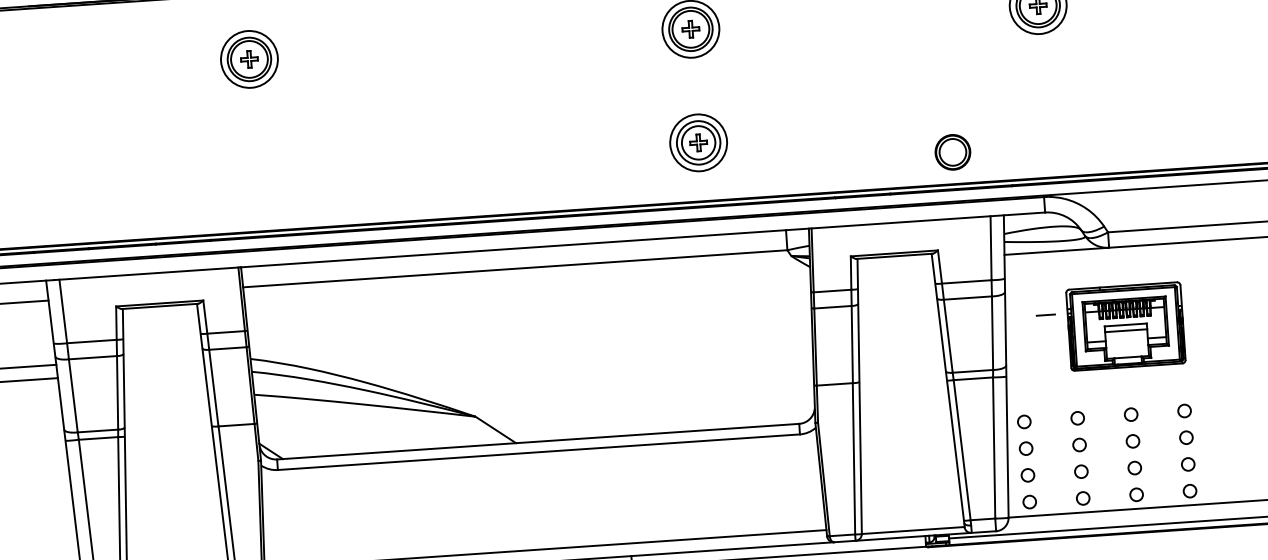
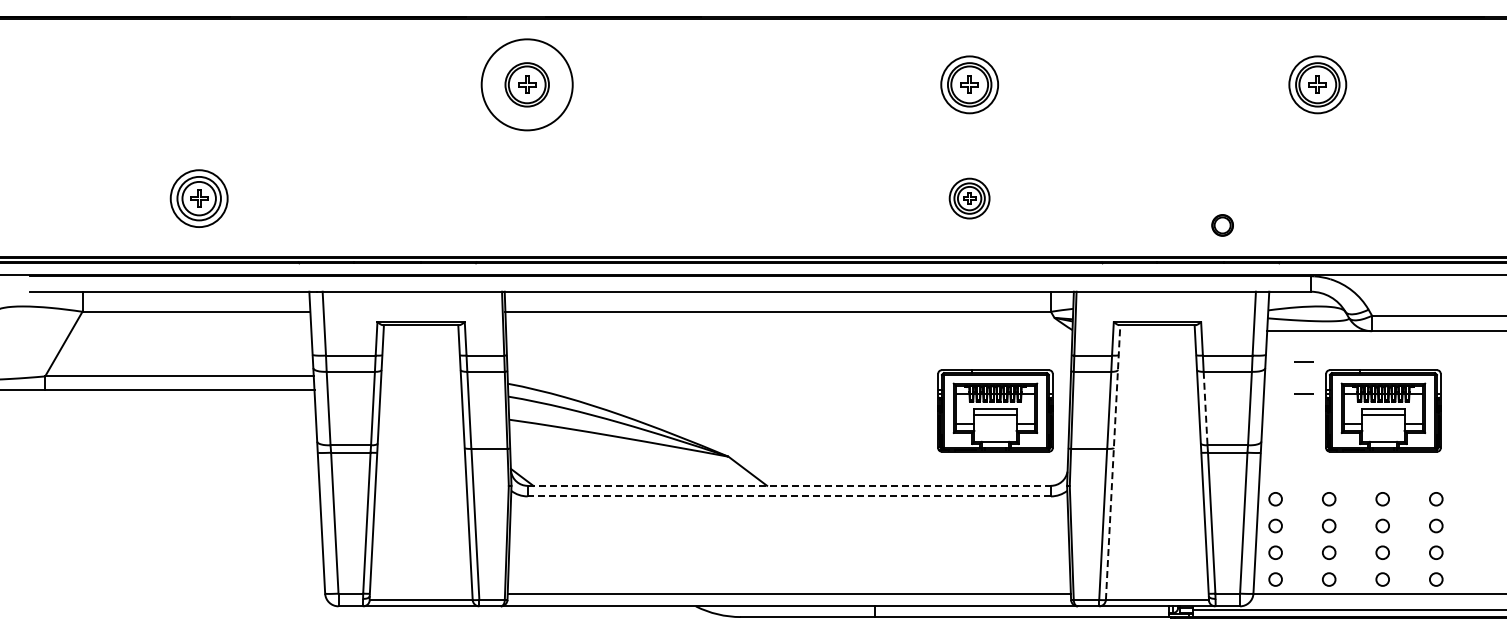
circle: (248, 59) -> (526, 84), size x1.6
part: (698, 142) -> (969, 198), size x0.7
part: (952, 152) -> (1222, 225), size x0.6
line: (1042, 282) -> (1303, 361), added
line: (948, 336) -> (1205, 408), solid -> dashed
part: (738, 352) -> (995, 410), added
line: (860, 396) -> (1113, 462), solid -> dashed
line: (538, 441) -> (789, 485), solid -> dashed
line: (539, 452) -> (789, 496), solid -> dashed

